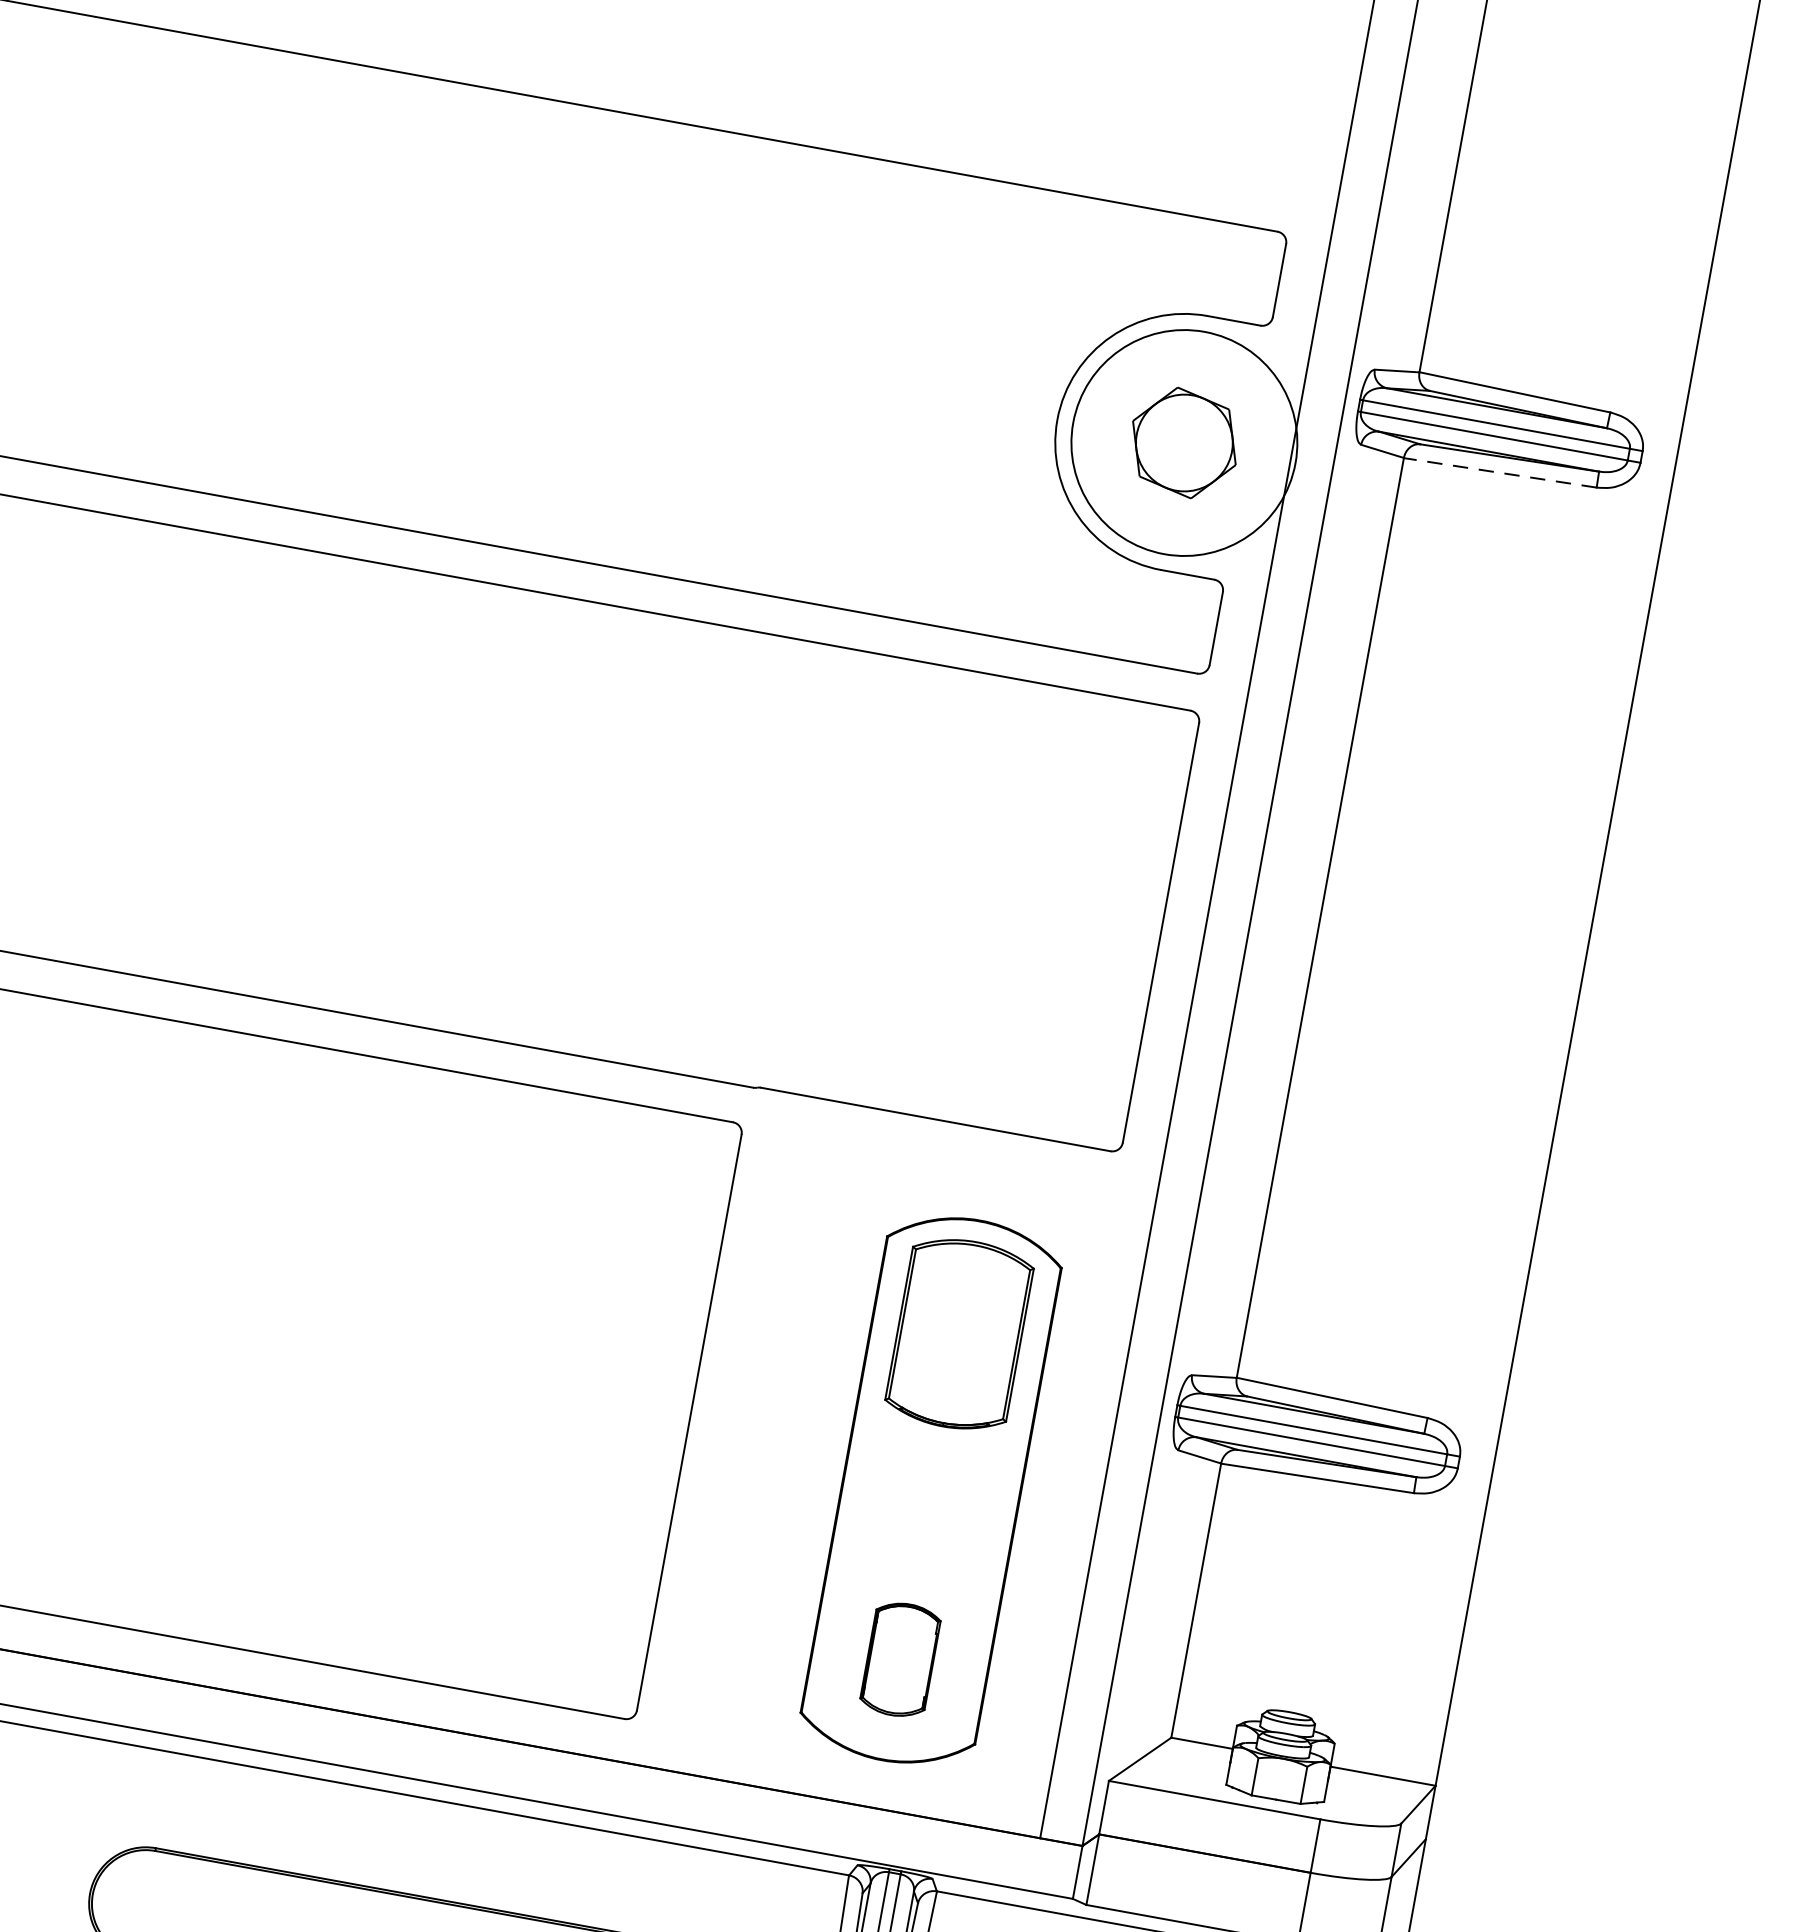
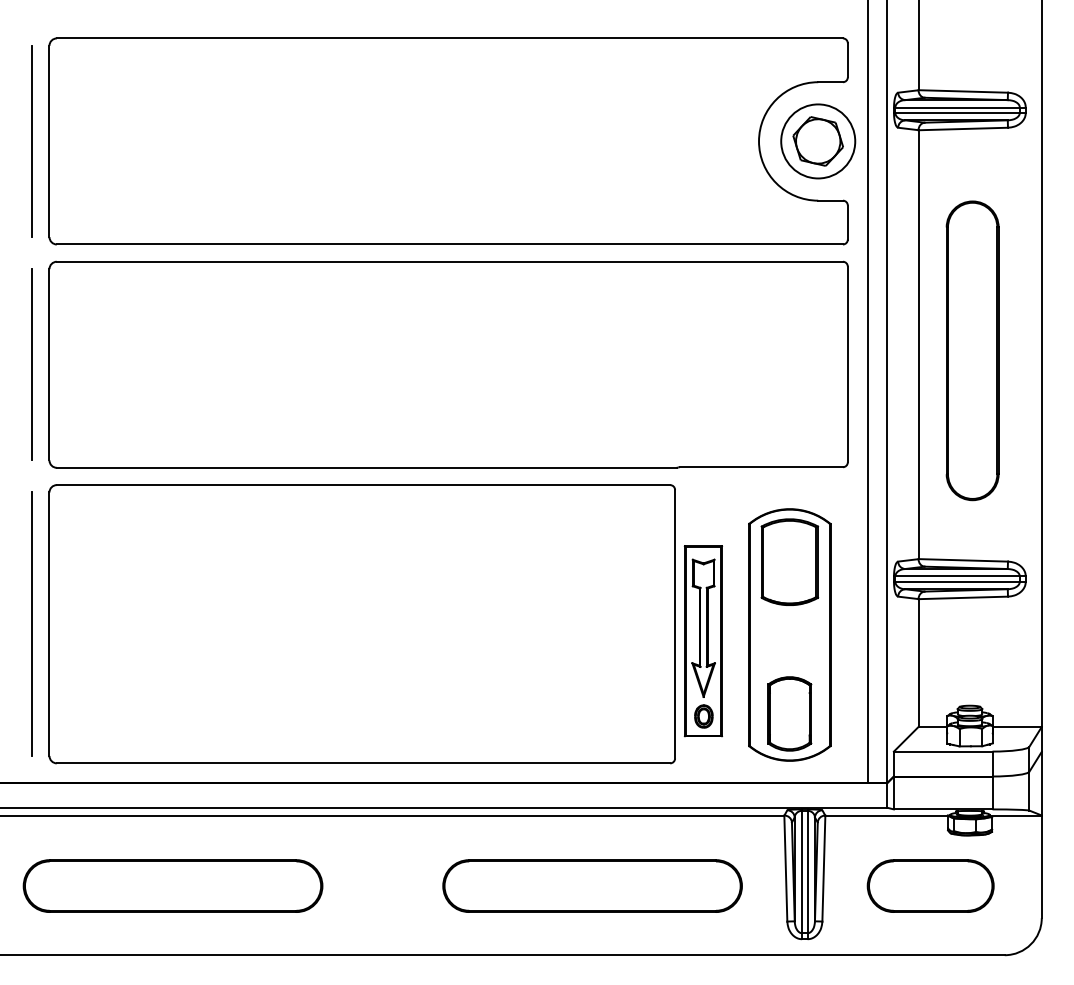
circle: (1184, 443) -> (818, 141), size x0.71
line: (1500, 474) -> (963, 129), dashed -> solid
part: (1433, 951) -> (972, 350), added
part: (741, 1470) -> (702, 641), added
part: (899, 1658) -> (789, 713), size x1.43

